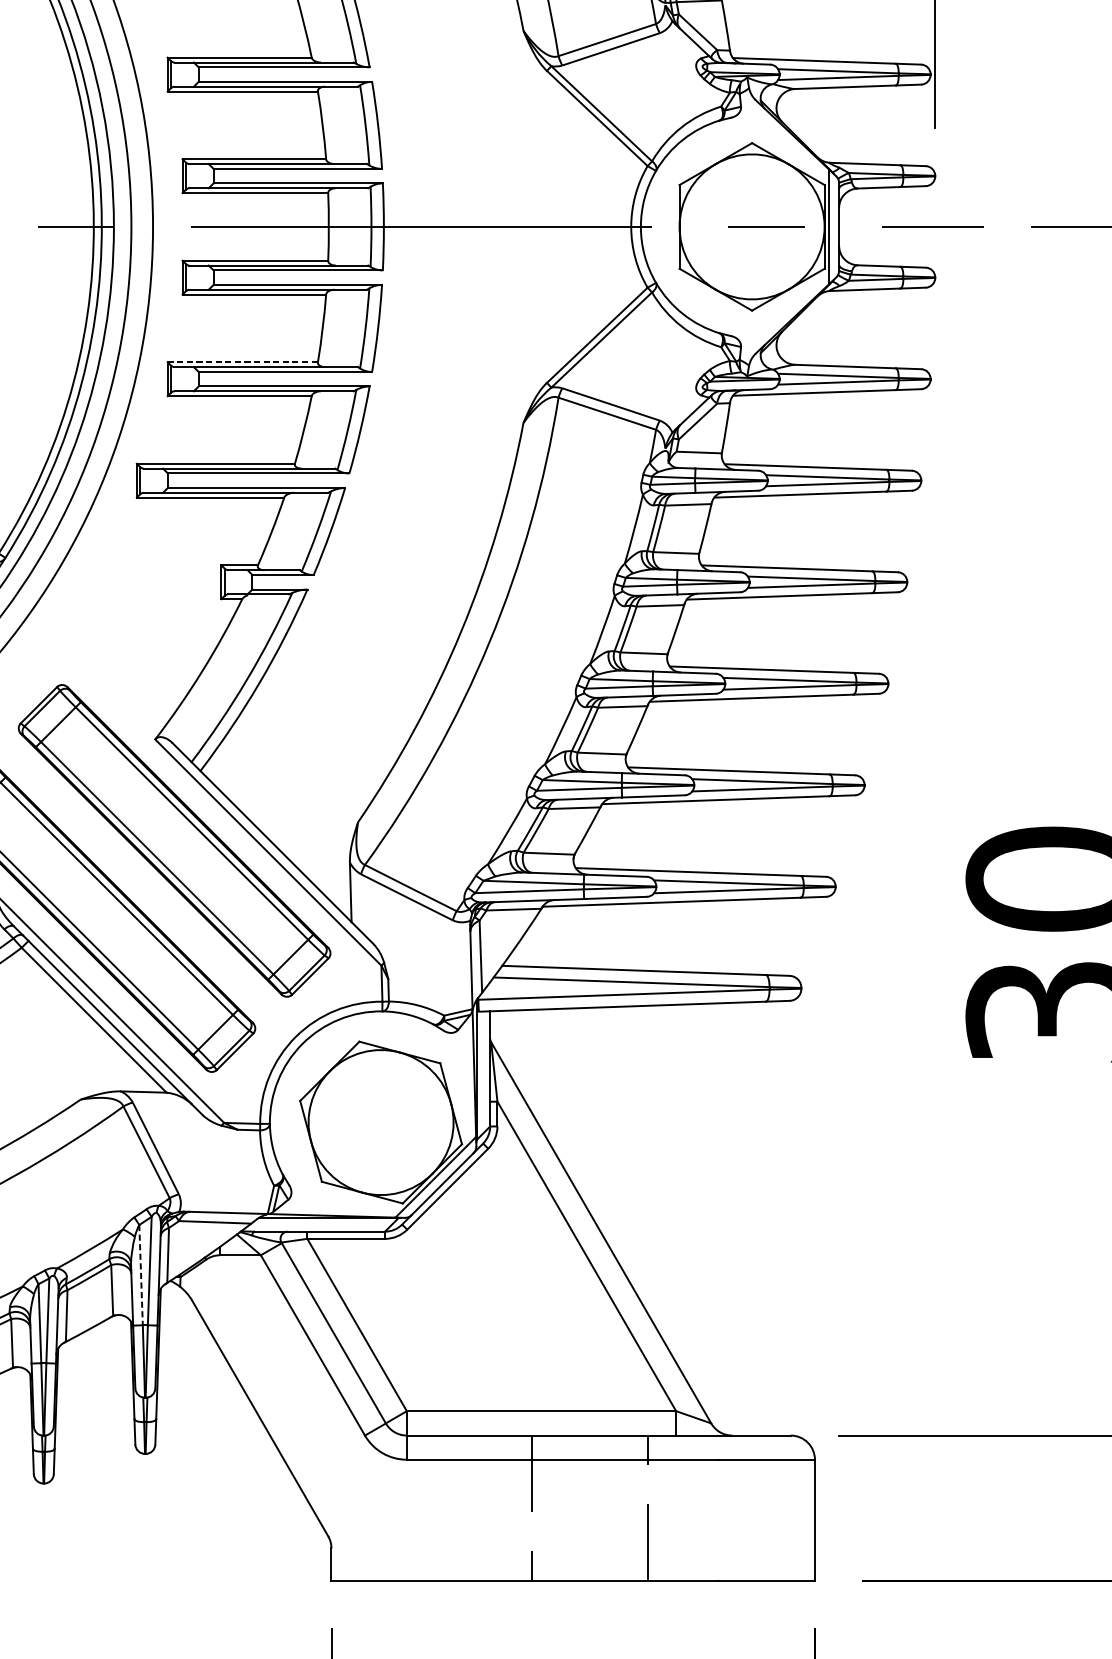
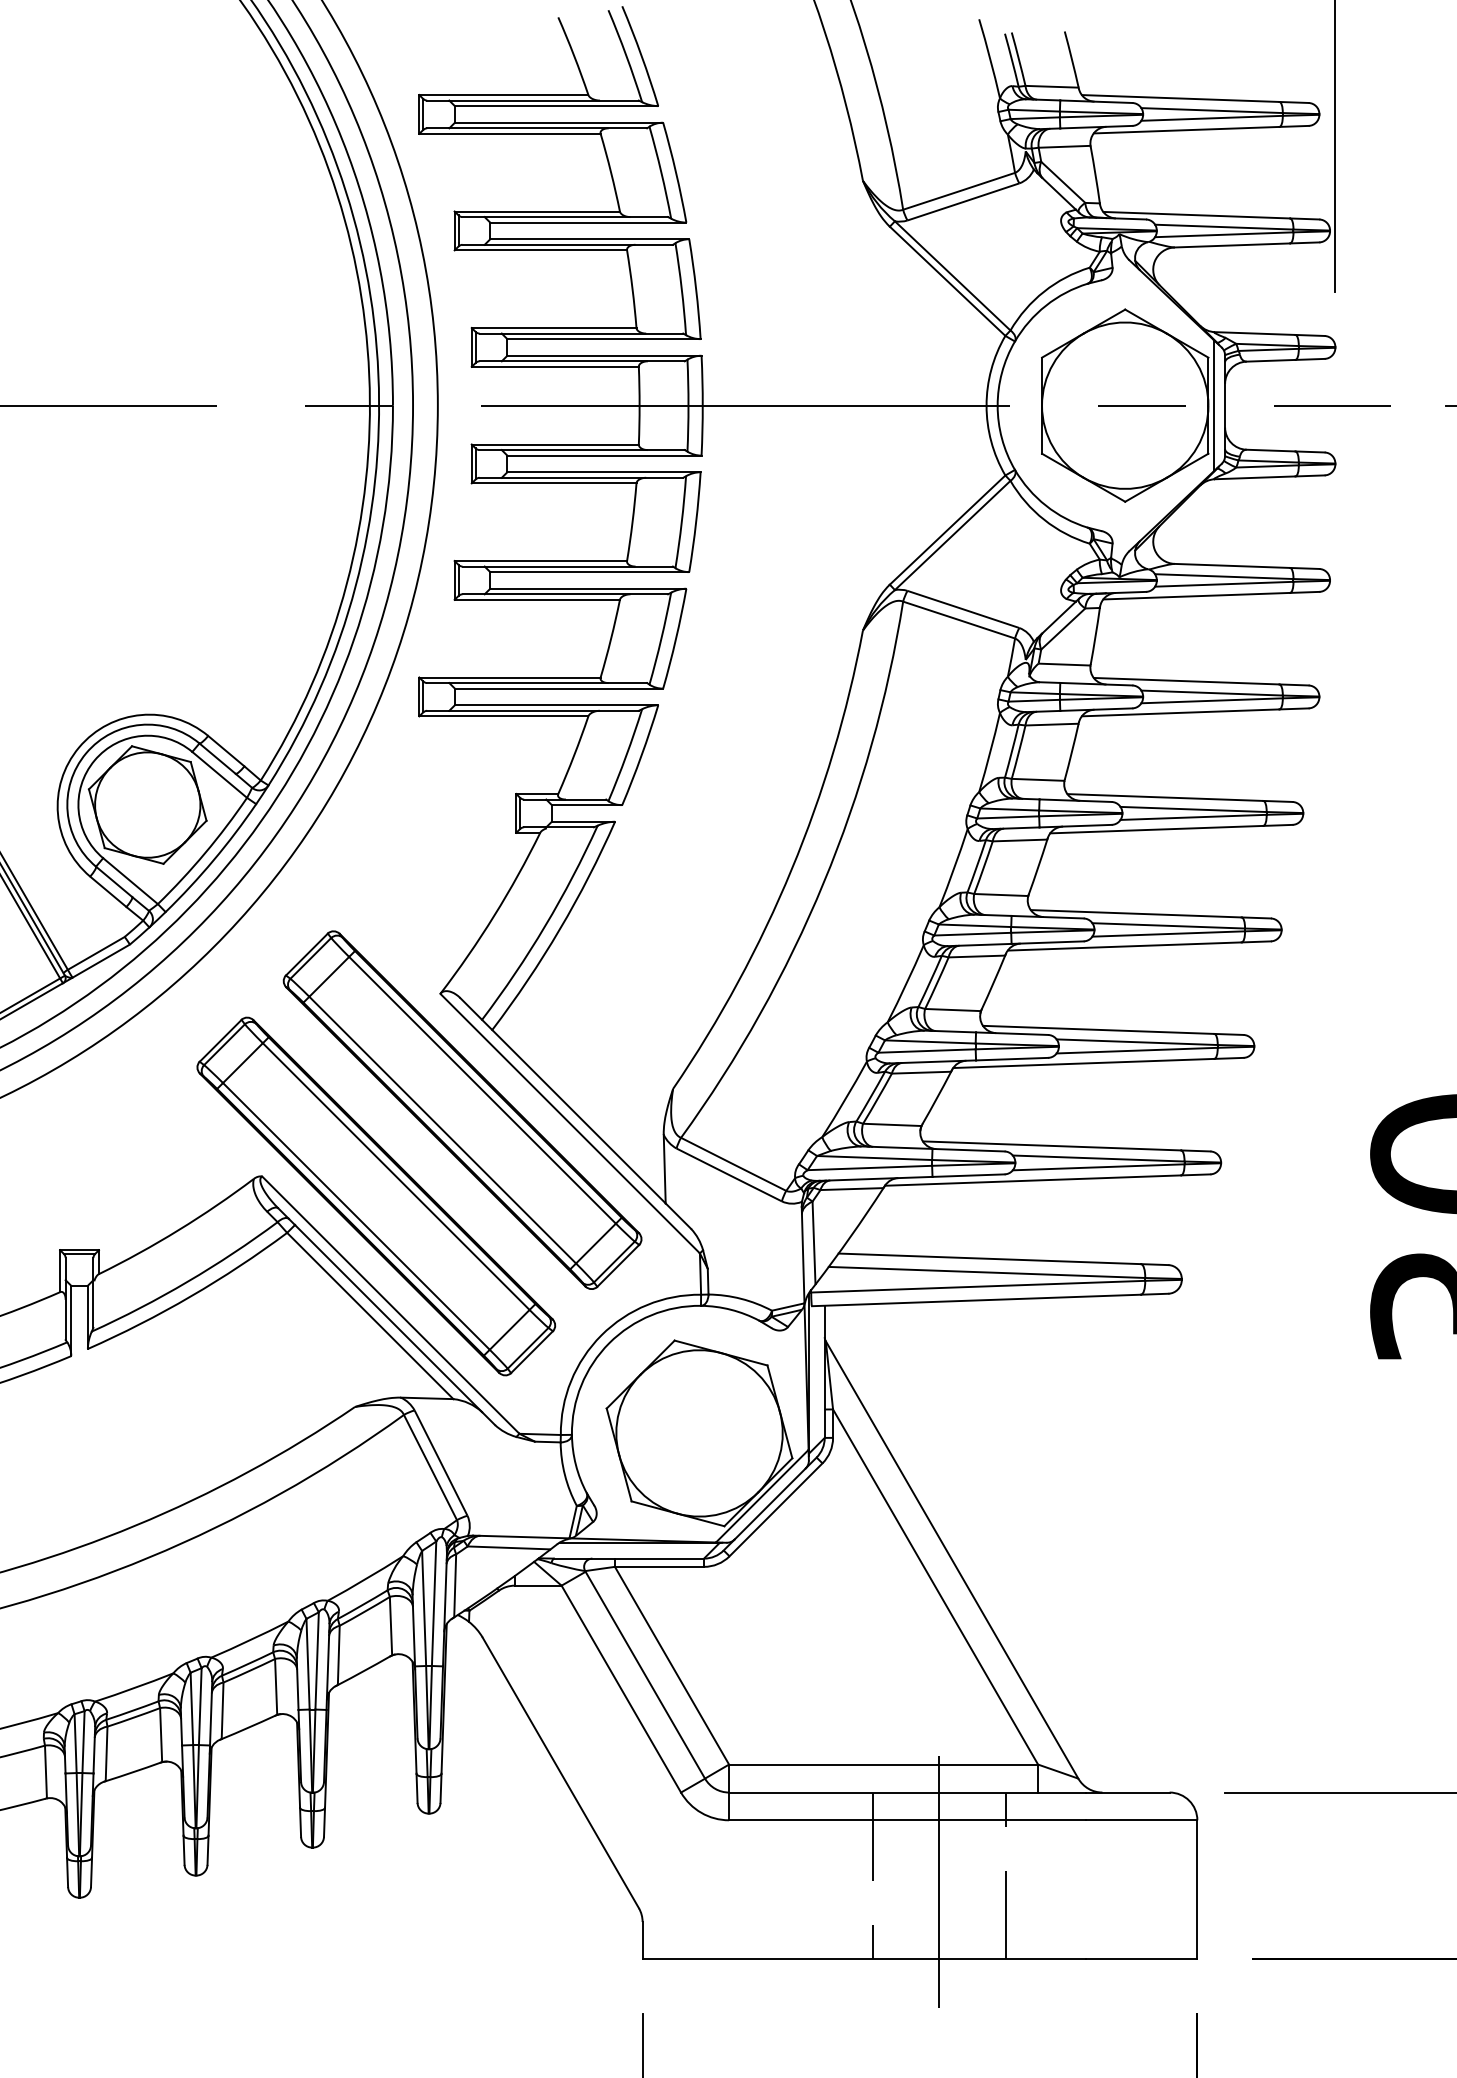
line: (243, 362) -> (541, 561), dashed -> solid
line: (141, 1275) -> (424, 1608), dashed -> solid
line: (590, 1513) -> (939, 1881), added

